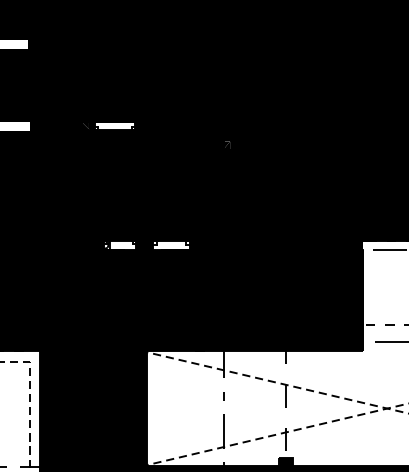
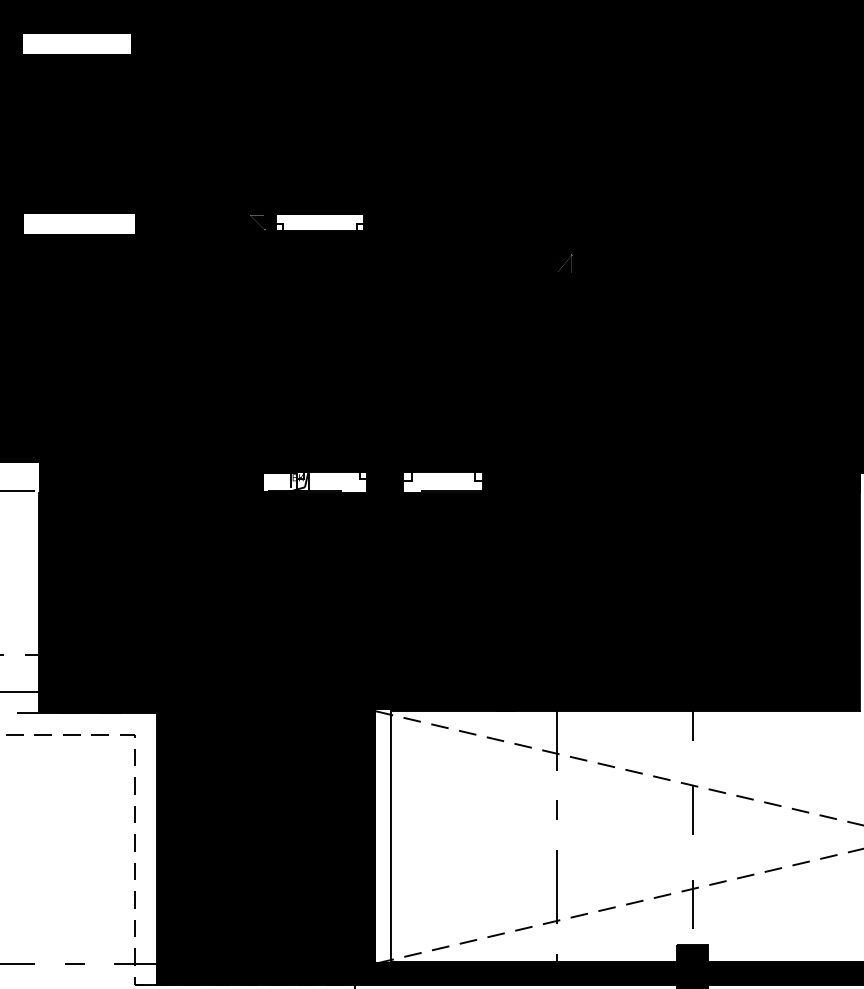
fill: (96, 245) -> (280, 482), removed
fill: (143, 408) -> (382, 836), removed

